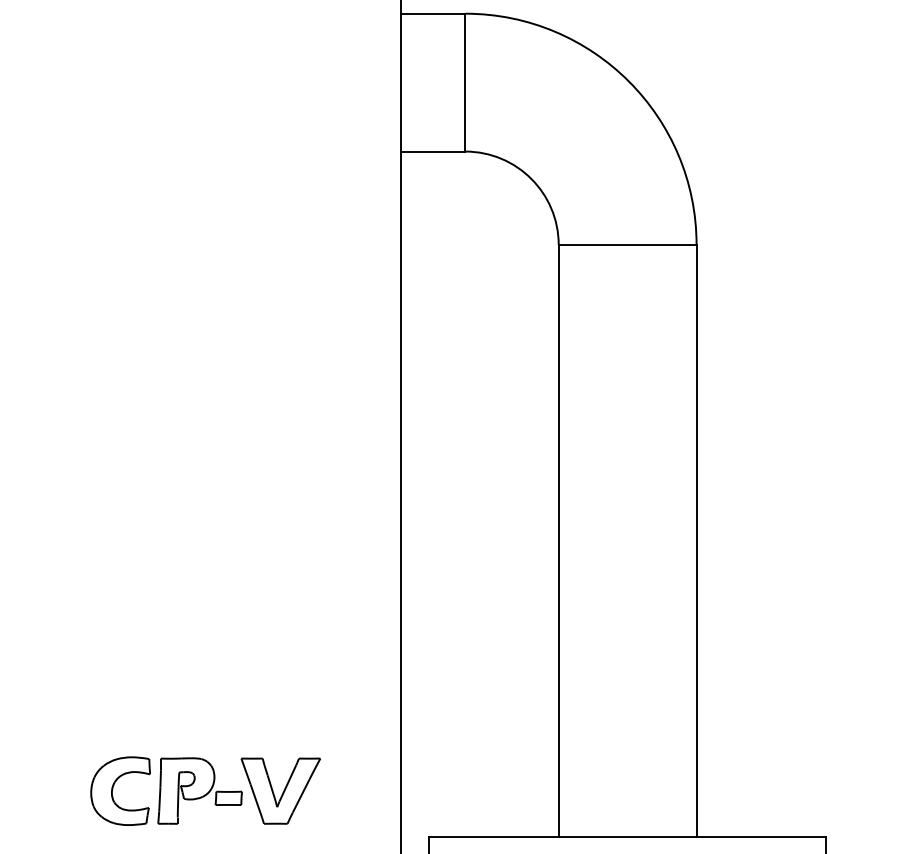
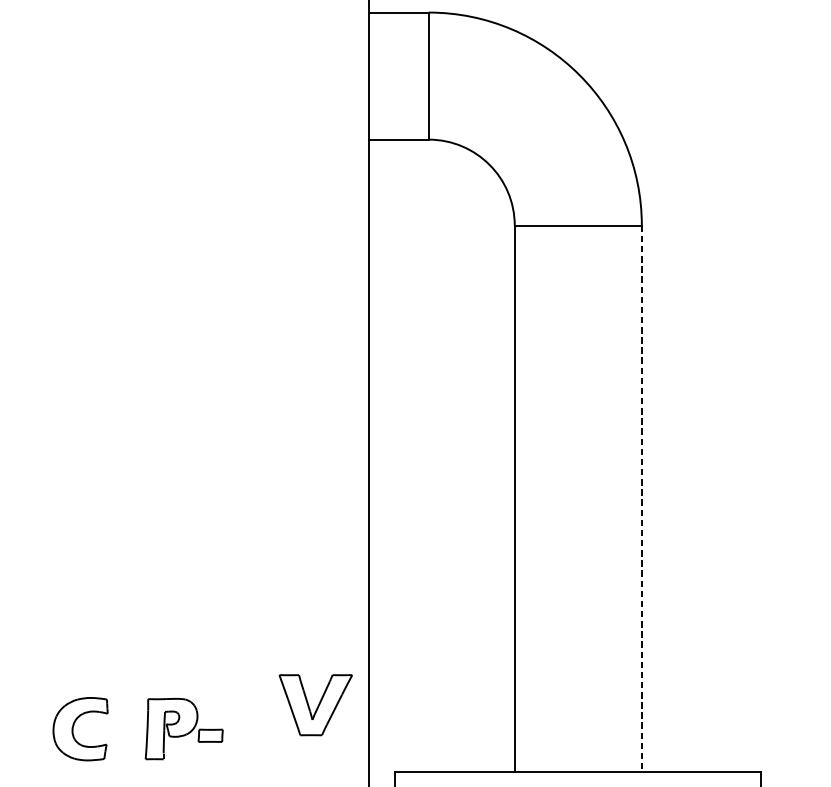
line: (696, 541) -> (641, 499), solid -> dashed
part: (113, 789) -> (74, 727), moved
part: (280, 790) -> (315, 704), moved

